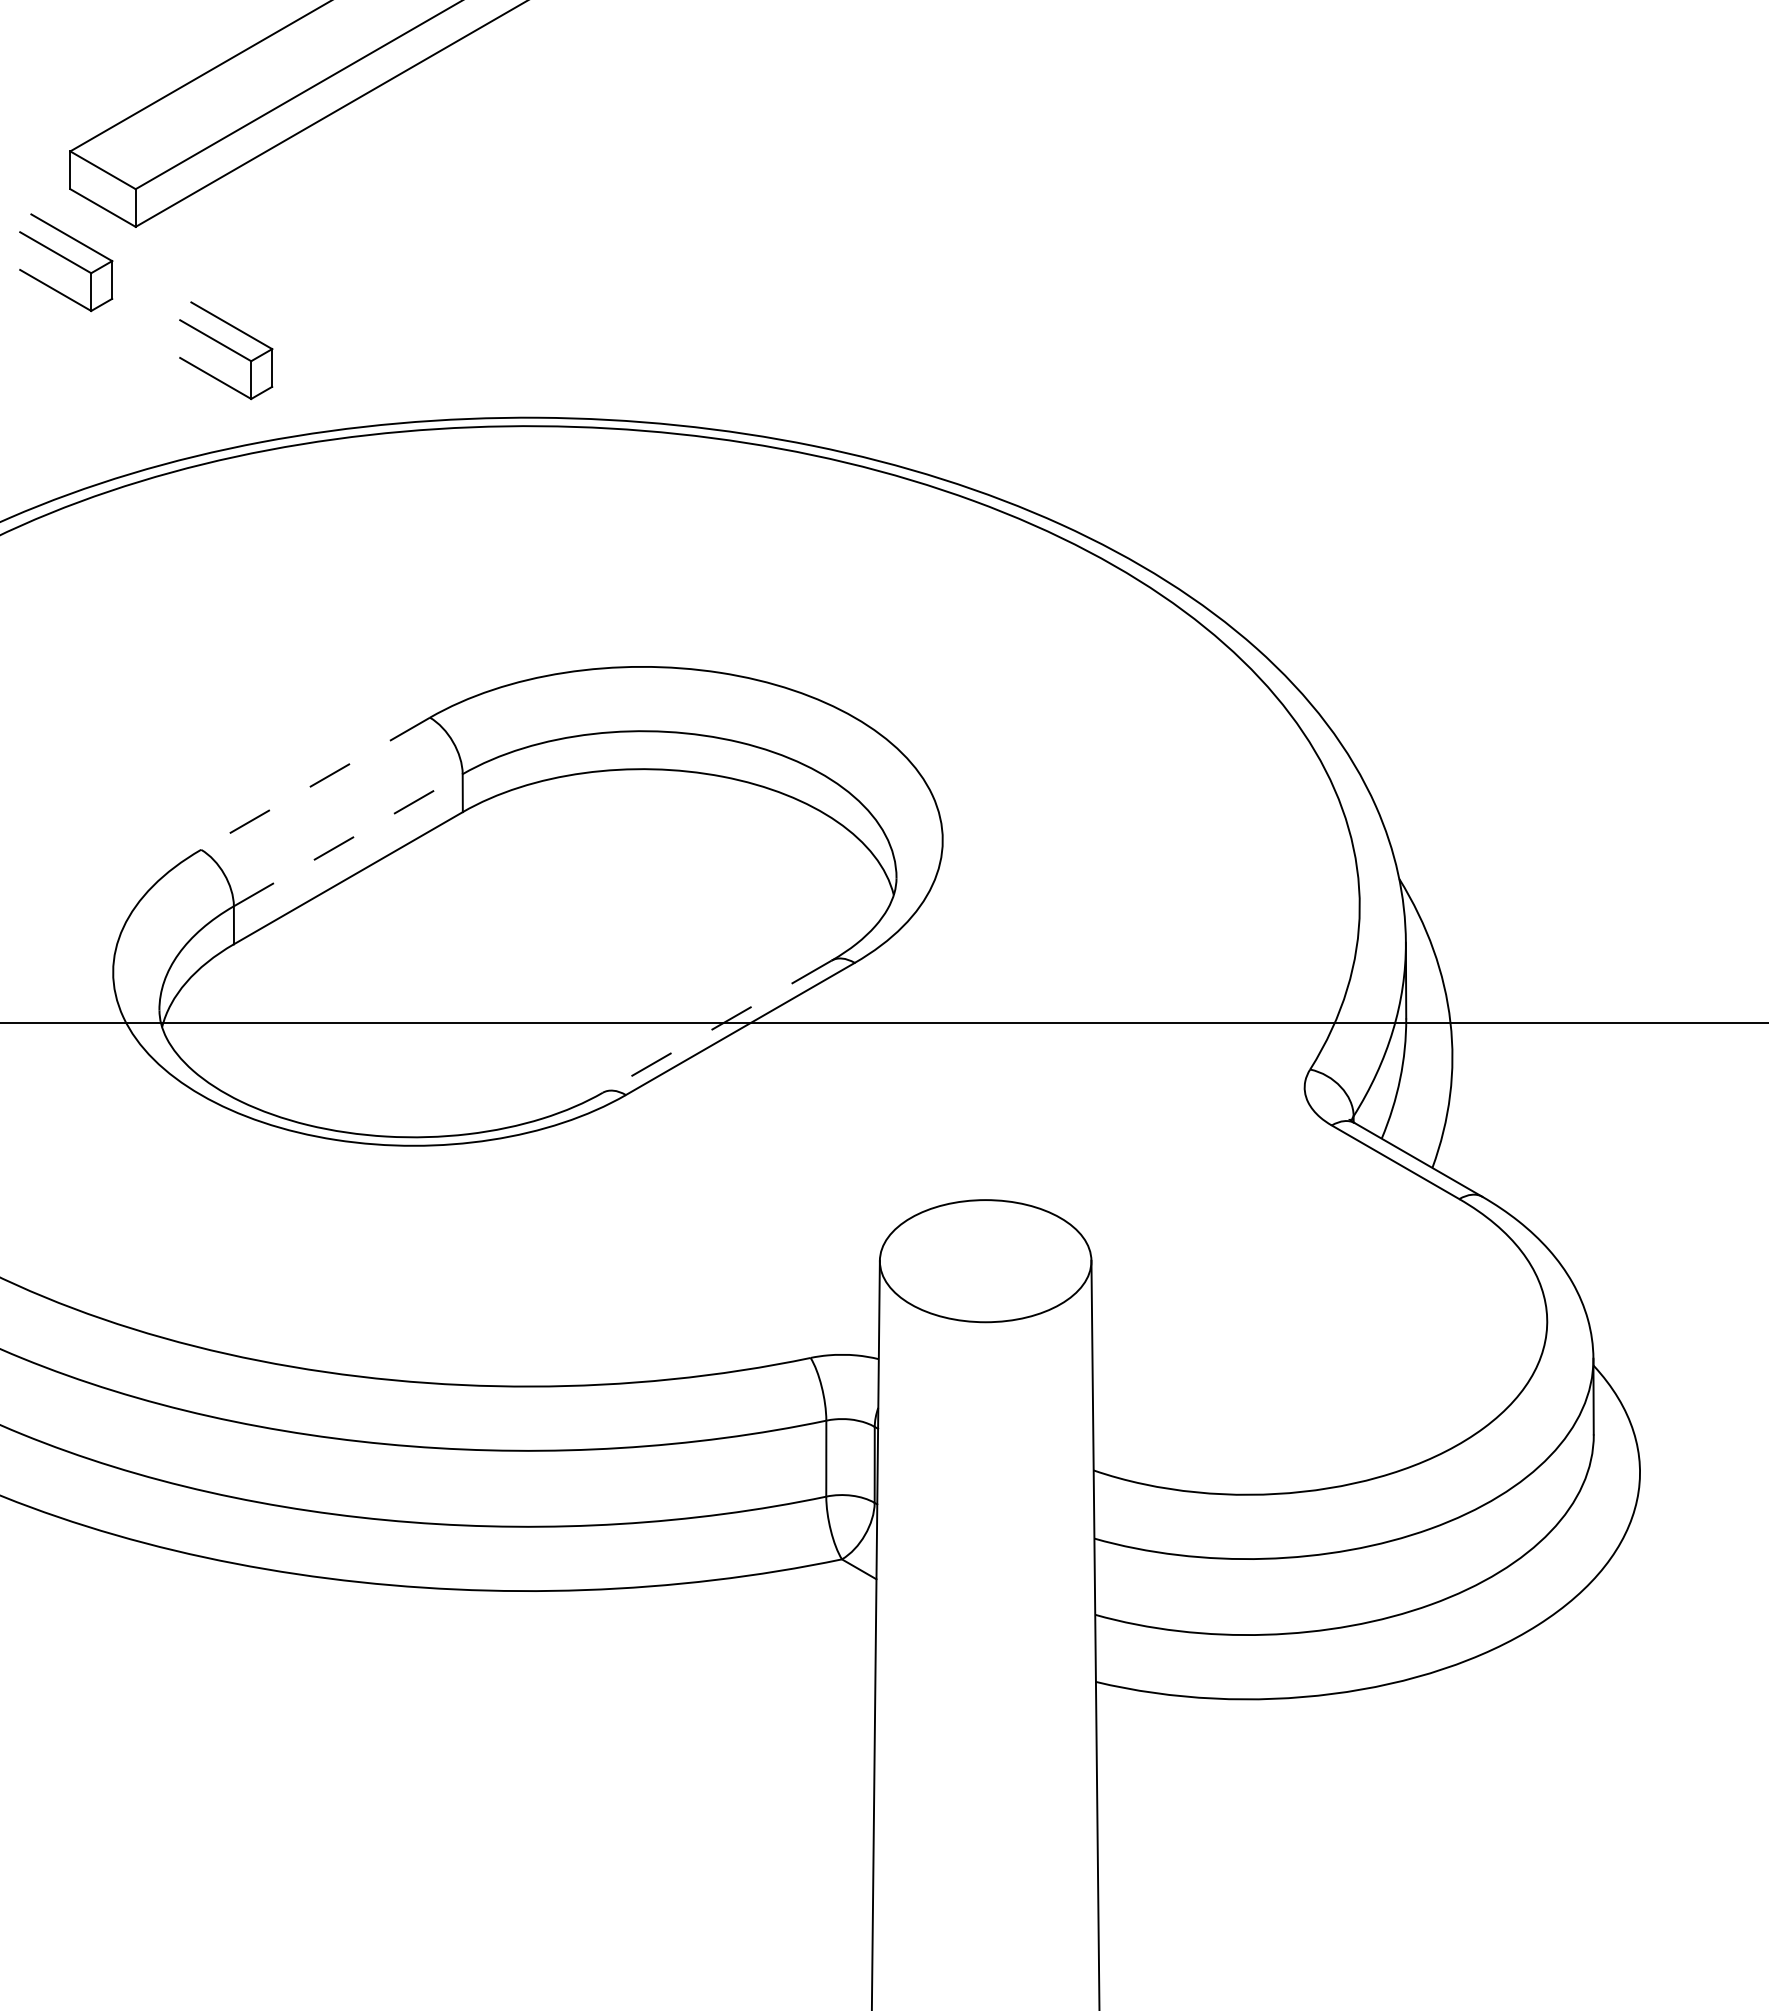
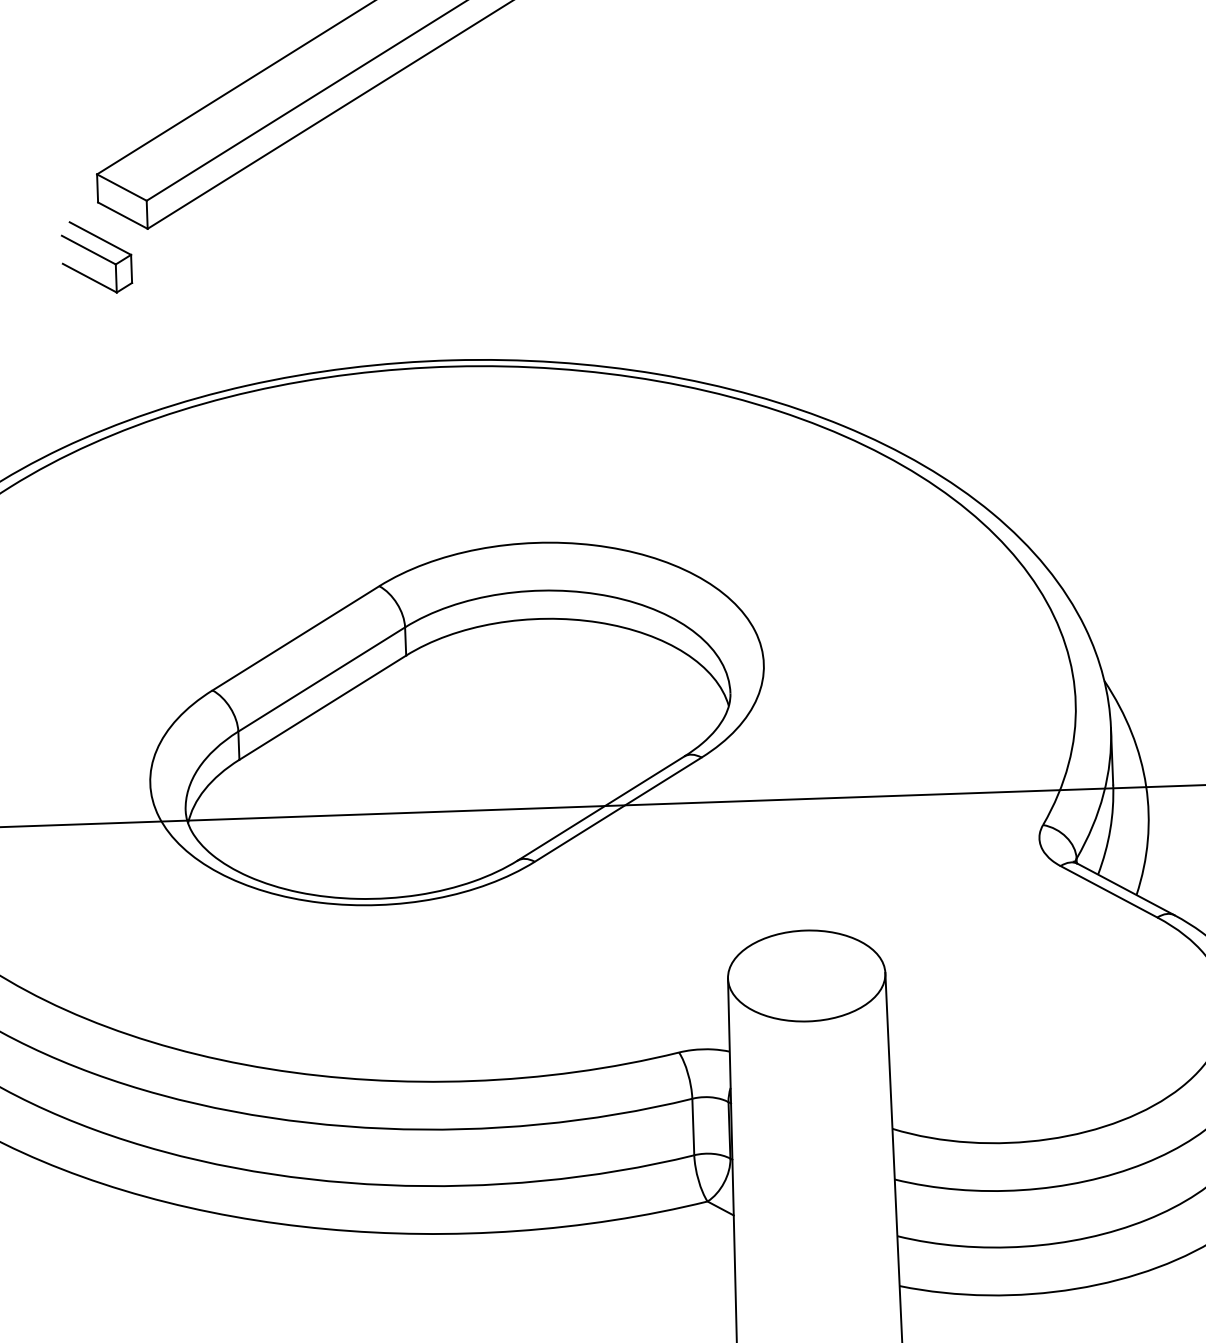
part: (226, 350) -> (218, 318), removed
line: (315, 784) -> (295, 638), dashed -> solid
line: (348, 839) -> (321, 678), dashed -> solid
line: (716, 1026) -> (600, 808), dashed -> solid

